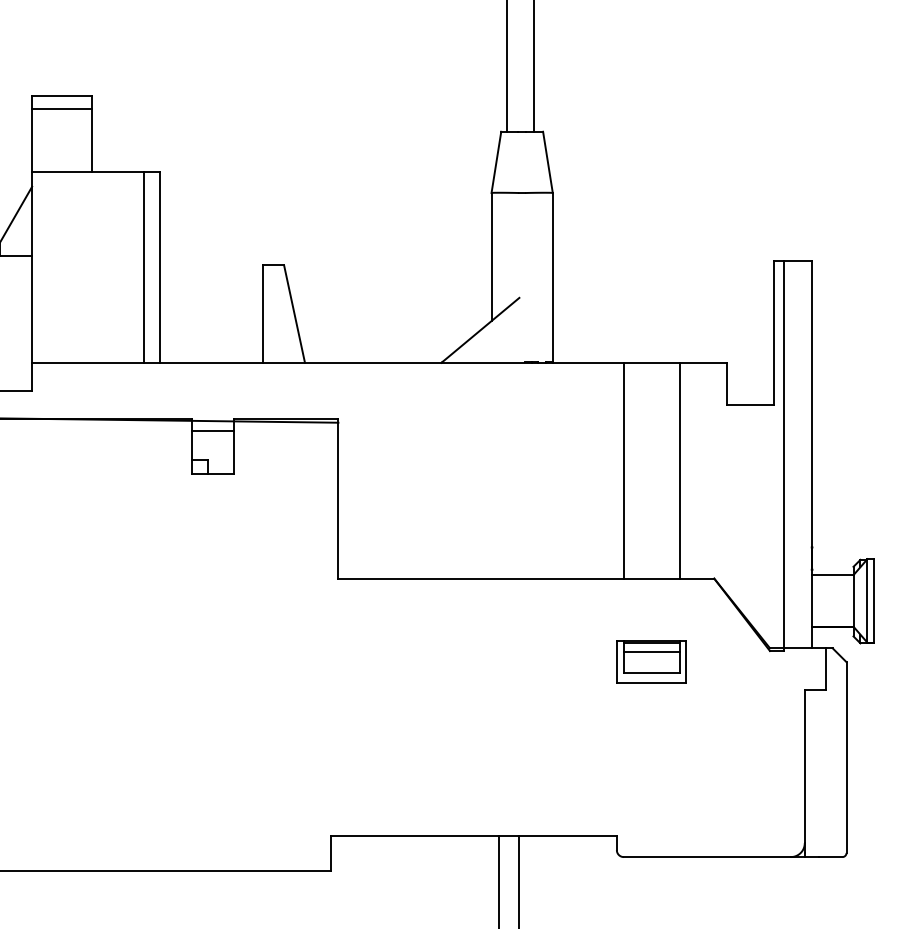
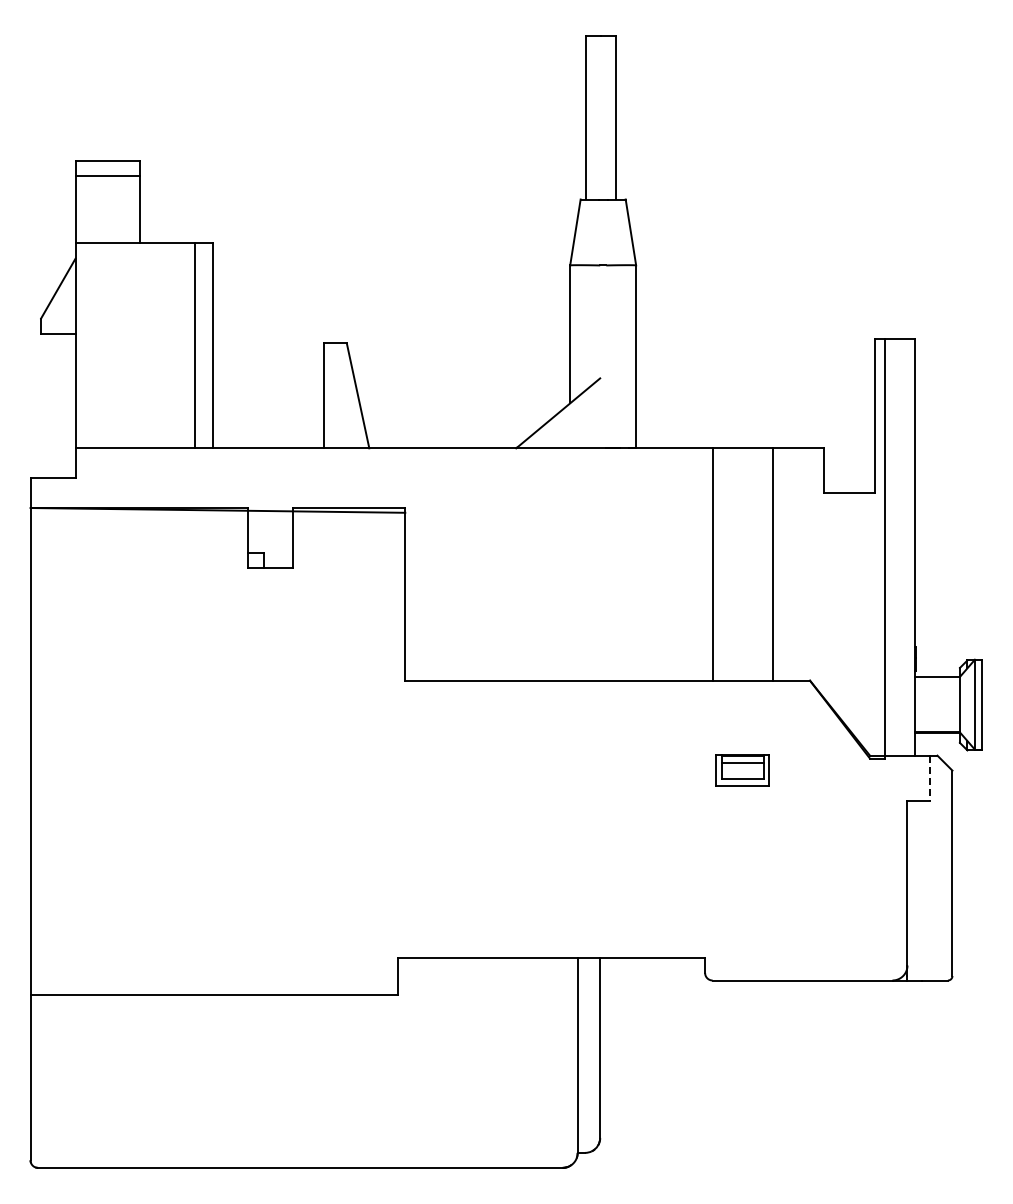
line: (212, 430) -> (269, 521), removed
part: (651, 662) -> (742, 770), size x0.7
line: (825, 669) -> (929, 778), solid -> dashed

